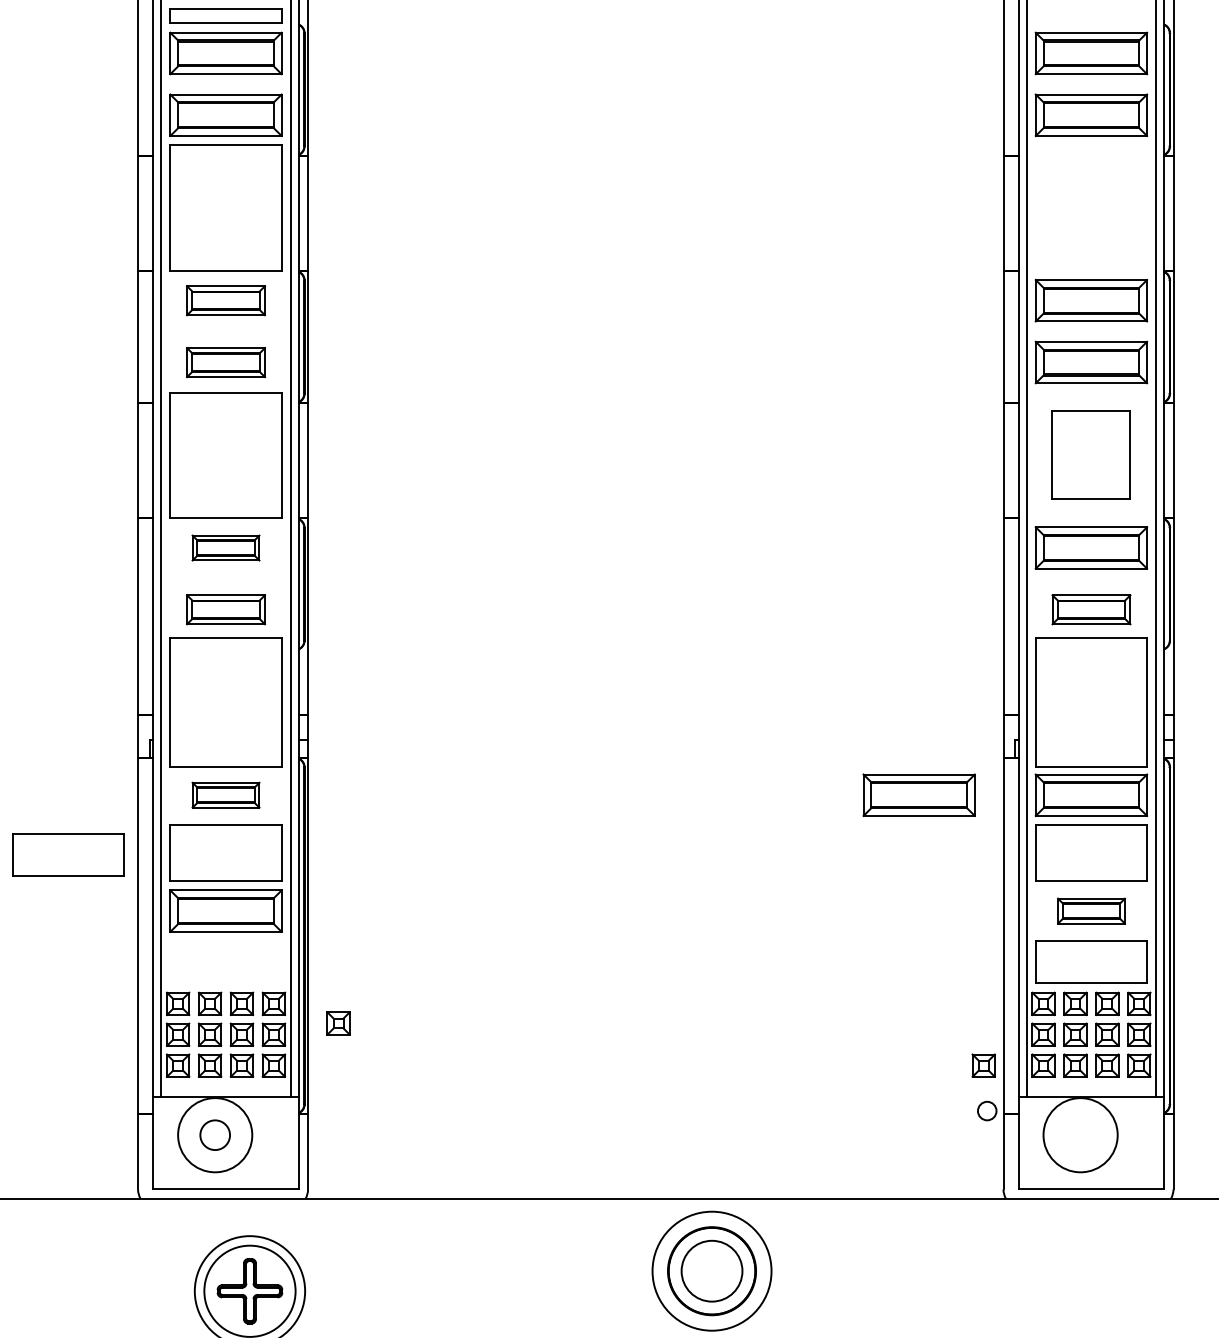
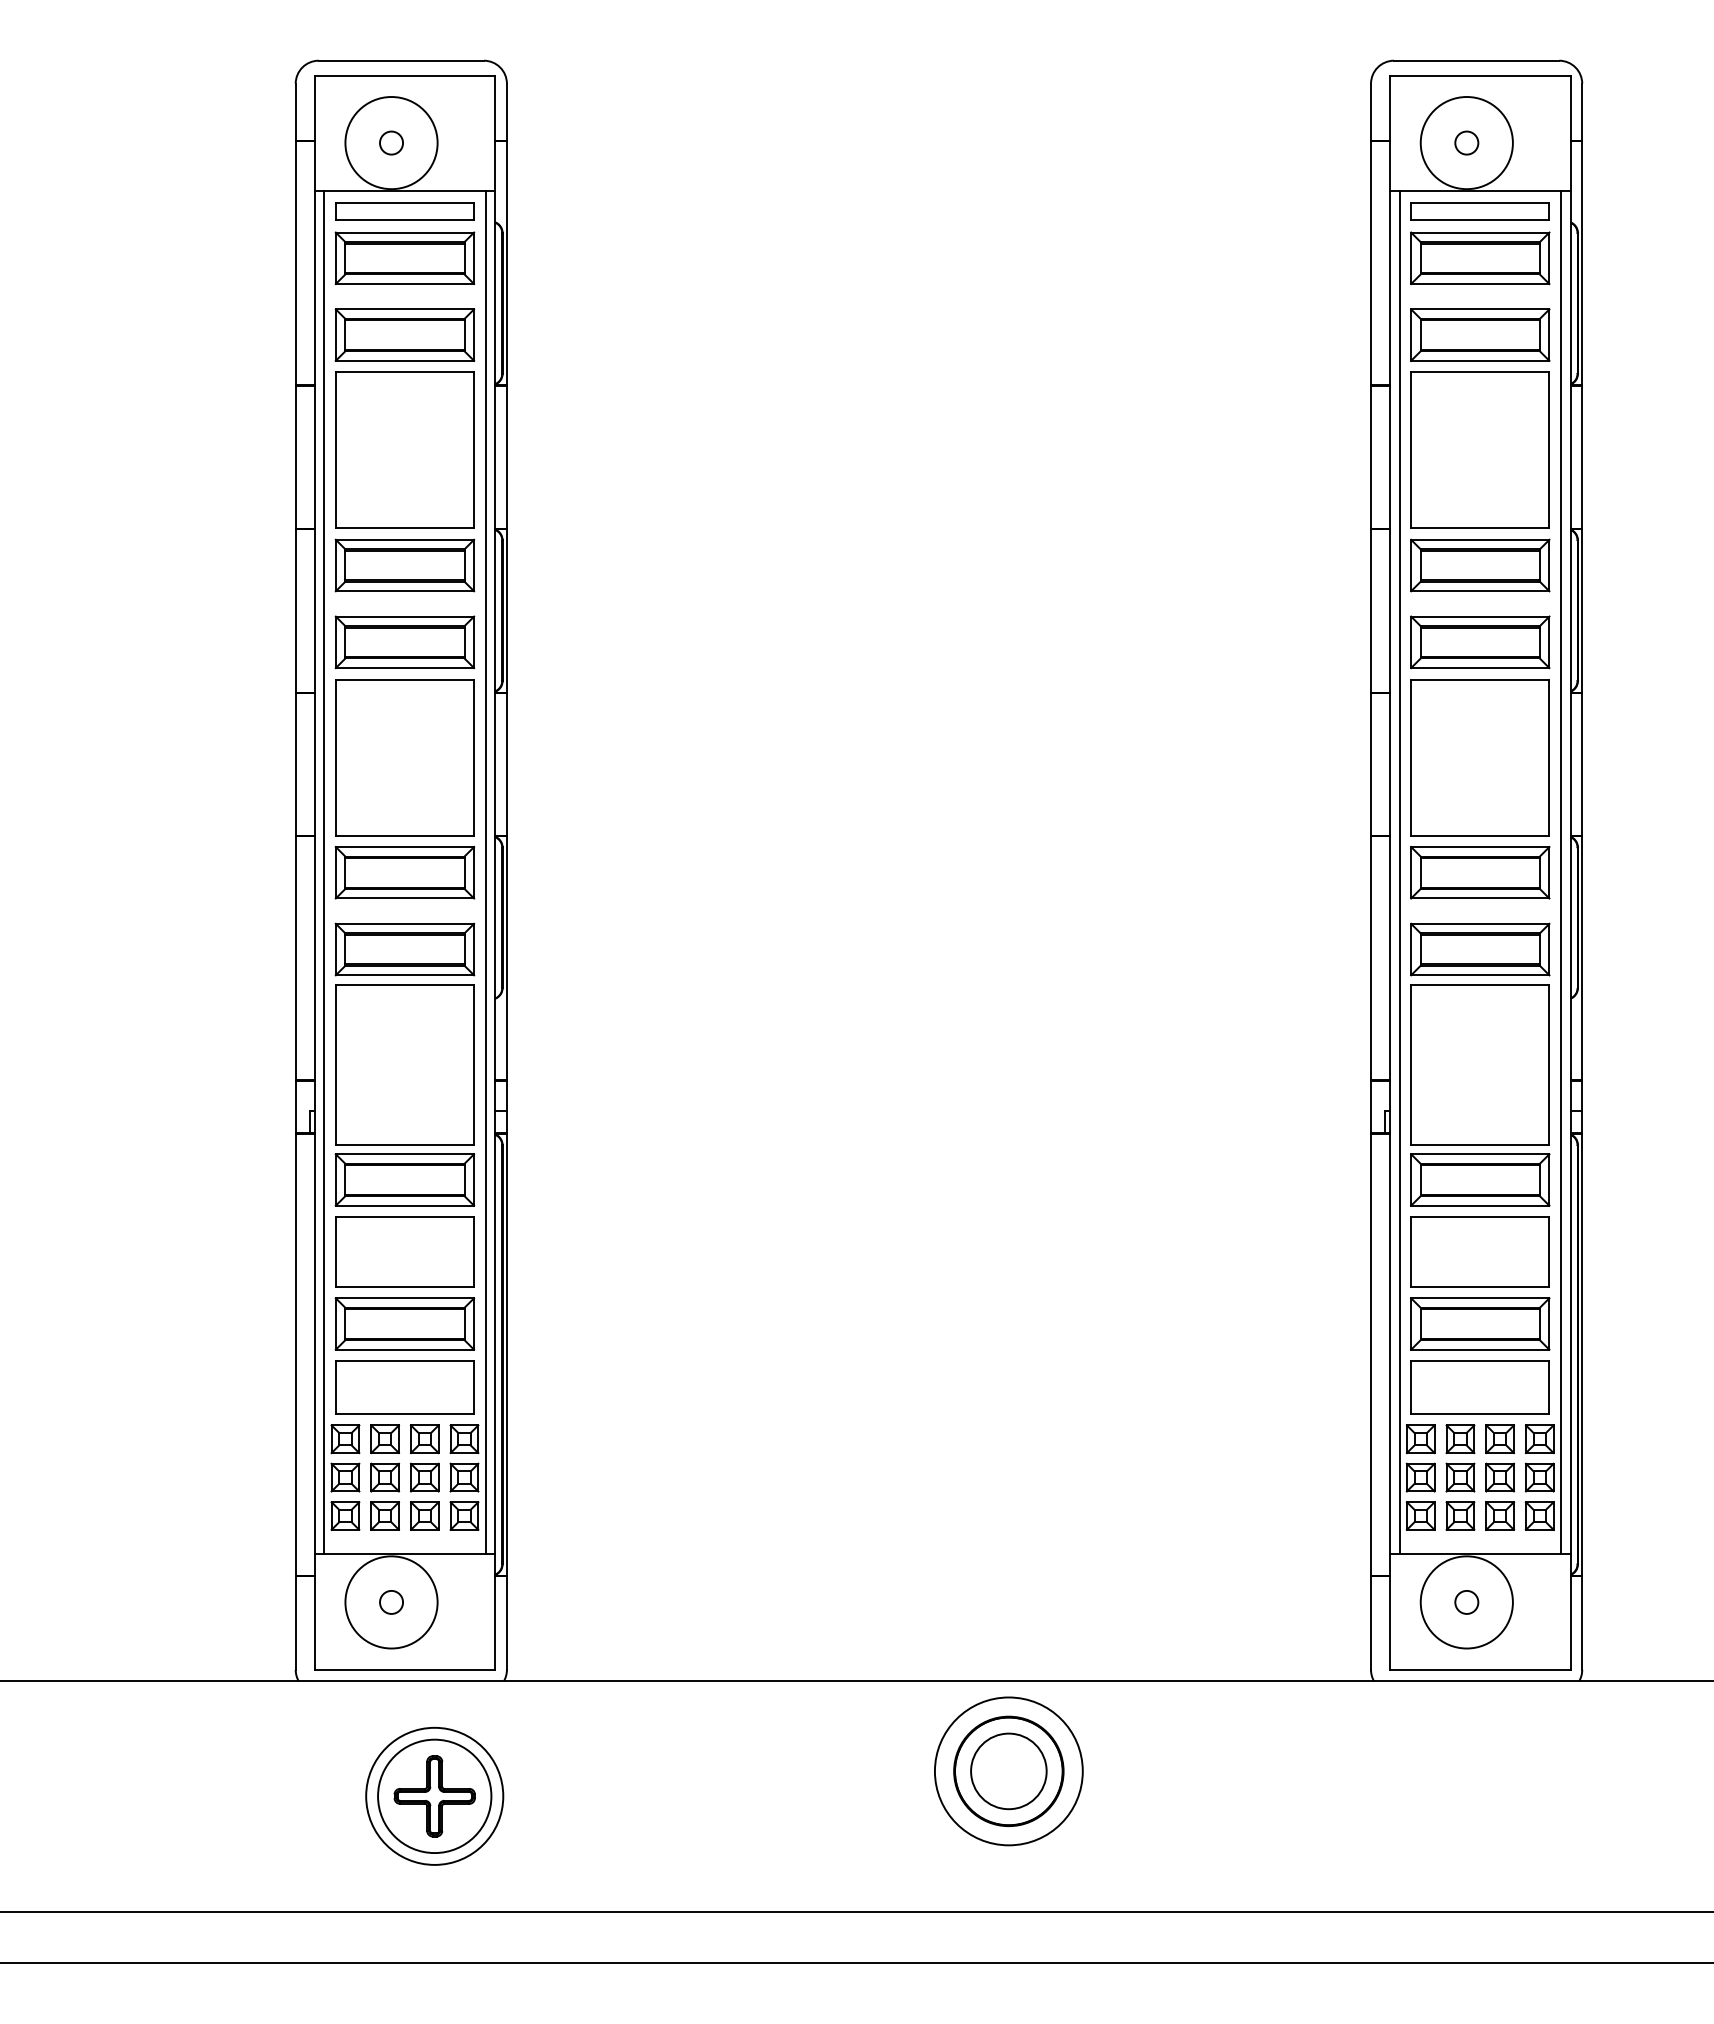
part: (1090, 15) -> (1479, 211), added
part: (1090, 207) -> (1479, 449), added
part: (225, 300) -> (404, 565), size x1.43
part: (225, 362) -> (404, 642), size x1.43
part: (1090, 455) -> (1479, 757), size x1.43
part: (225, 547) -> (404, 872), size x1.67
part: (225, 609) -> (404, 949), size x1.43
part: (1091, 609) -> (1480, 949), size x1.43
part: (225, 794) -> (404, 1179), size x1.67
part: (919, 794) -> (1266, 1179), removed
part: (67, 855) -> (404, 1387), moved
part: (1091, 910) -> (1480, 1323), size x1.67
part: (338, 1023) -> (544, 1463), removed
part: (983, 1065) -> (1346, 1515), removed
circle: (986, 1111) -> (1466, 1602), moved
circle: (215, 1134) -> (391, 1601), size x0.62

